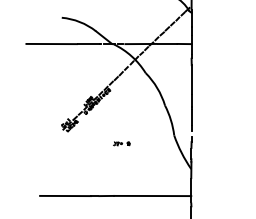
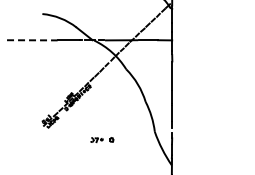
line: (52, 44) -> (33, 40), solid -> dashed
part: (121, 143) -> (102, 139), size x1.4

